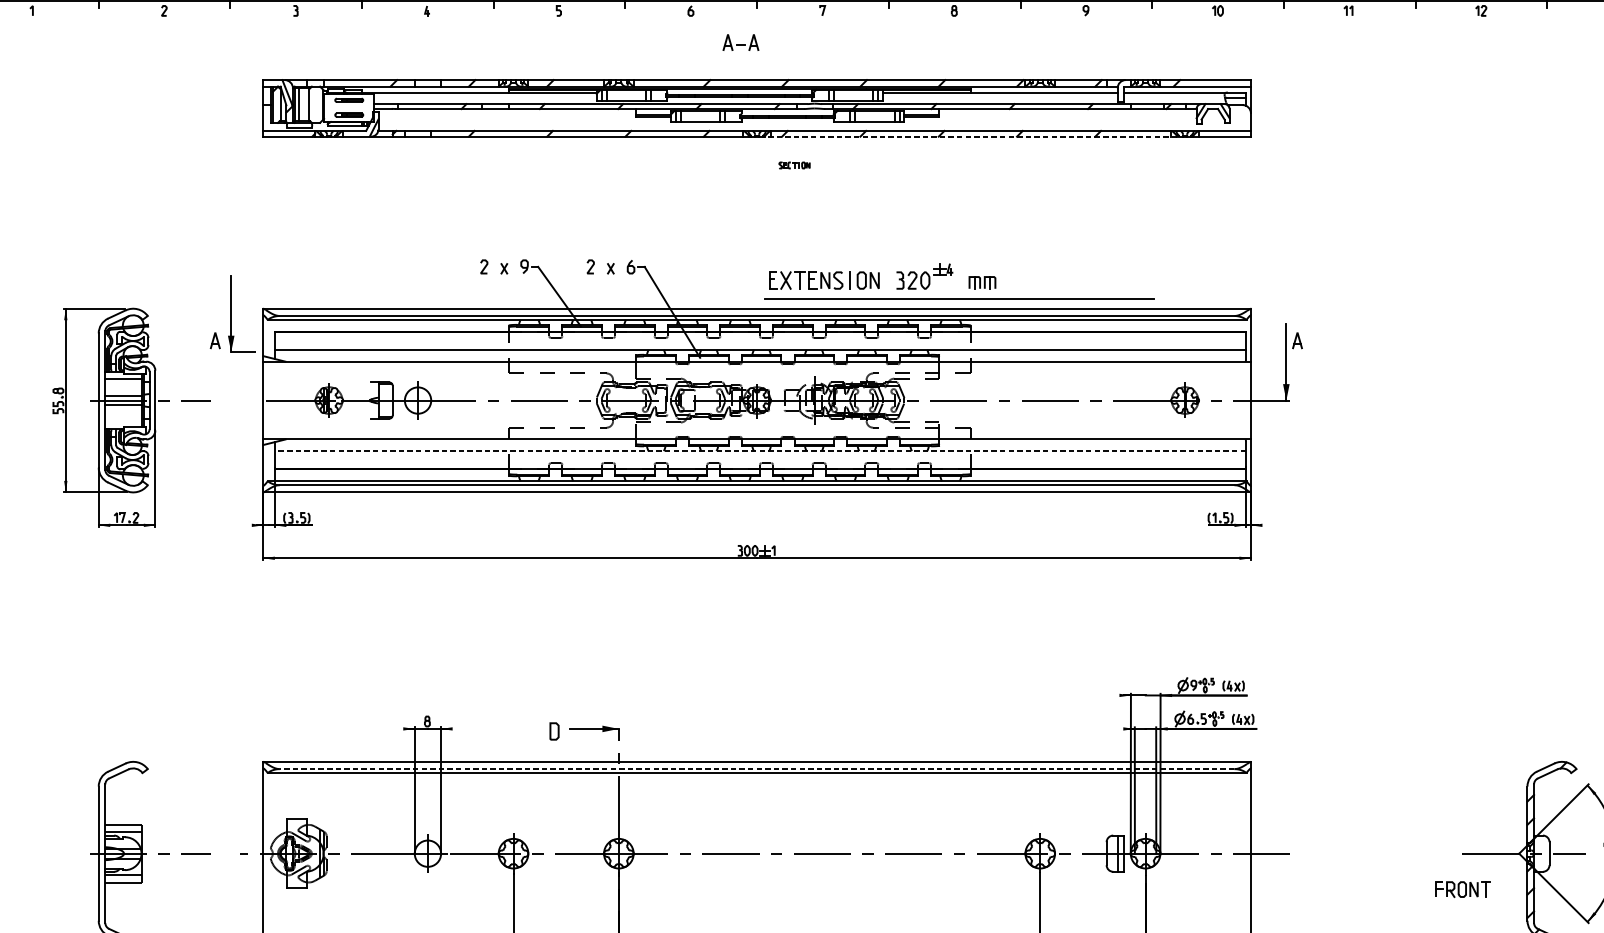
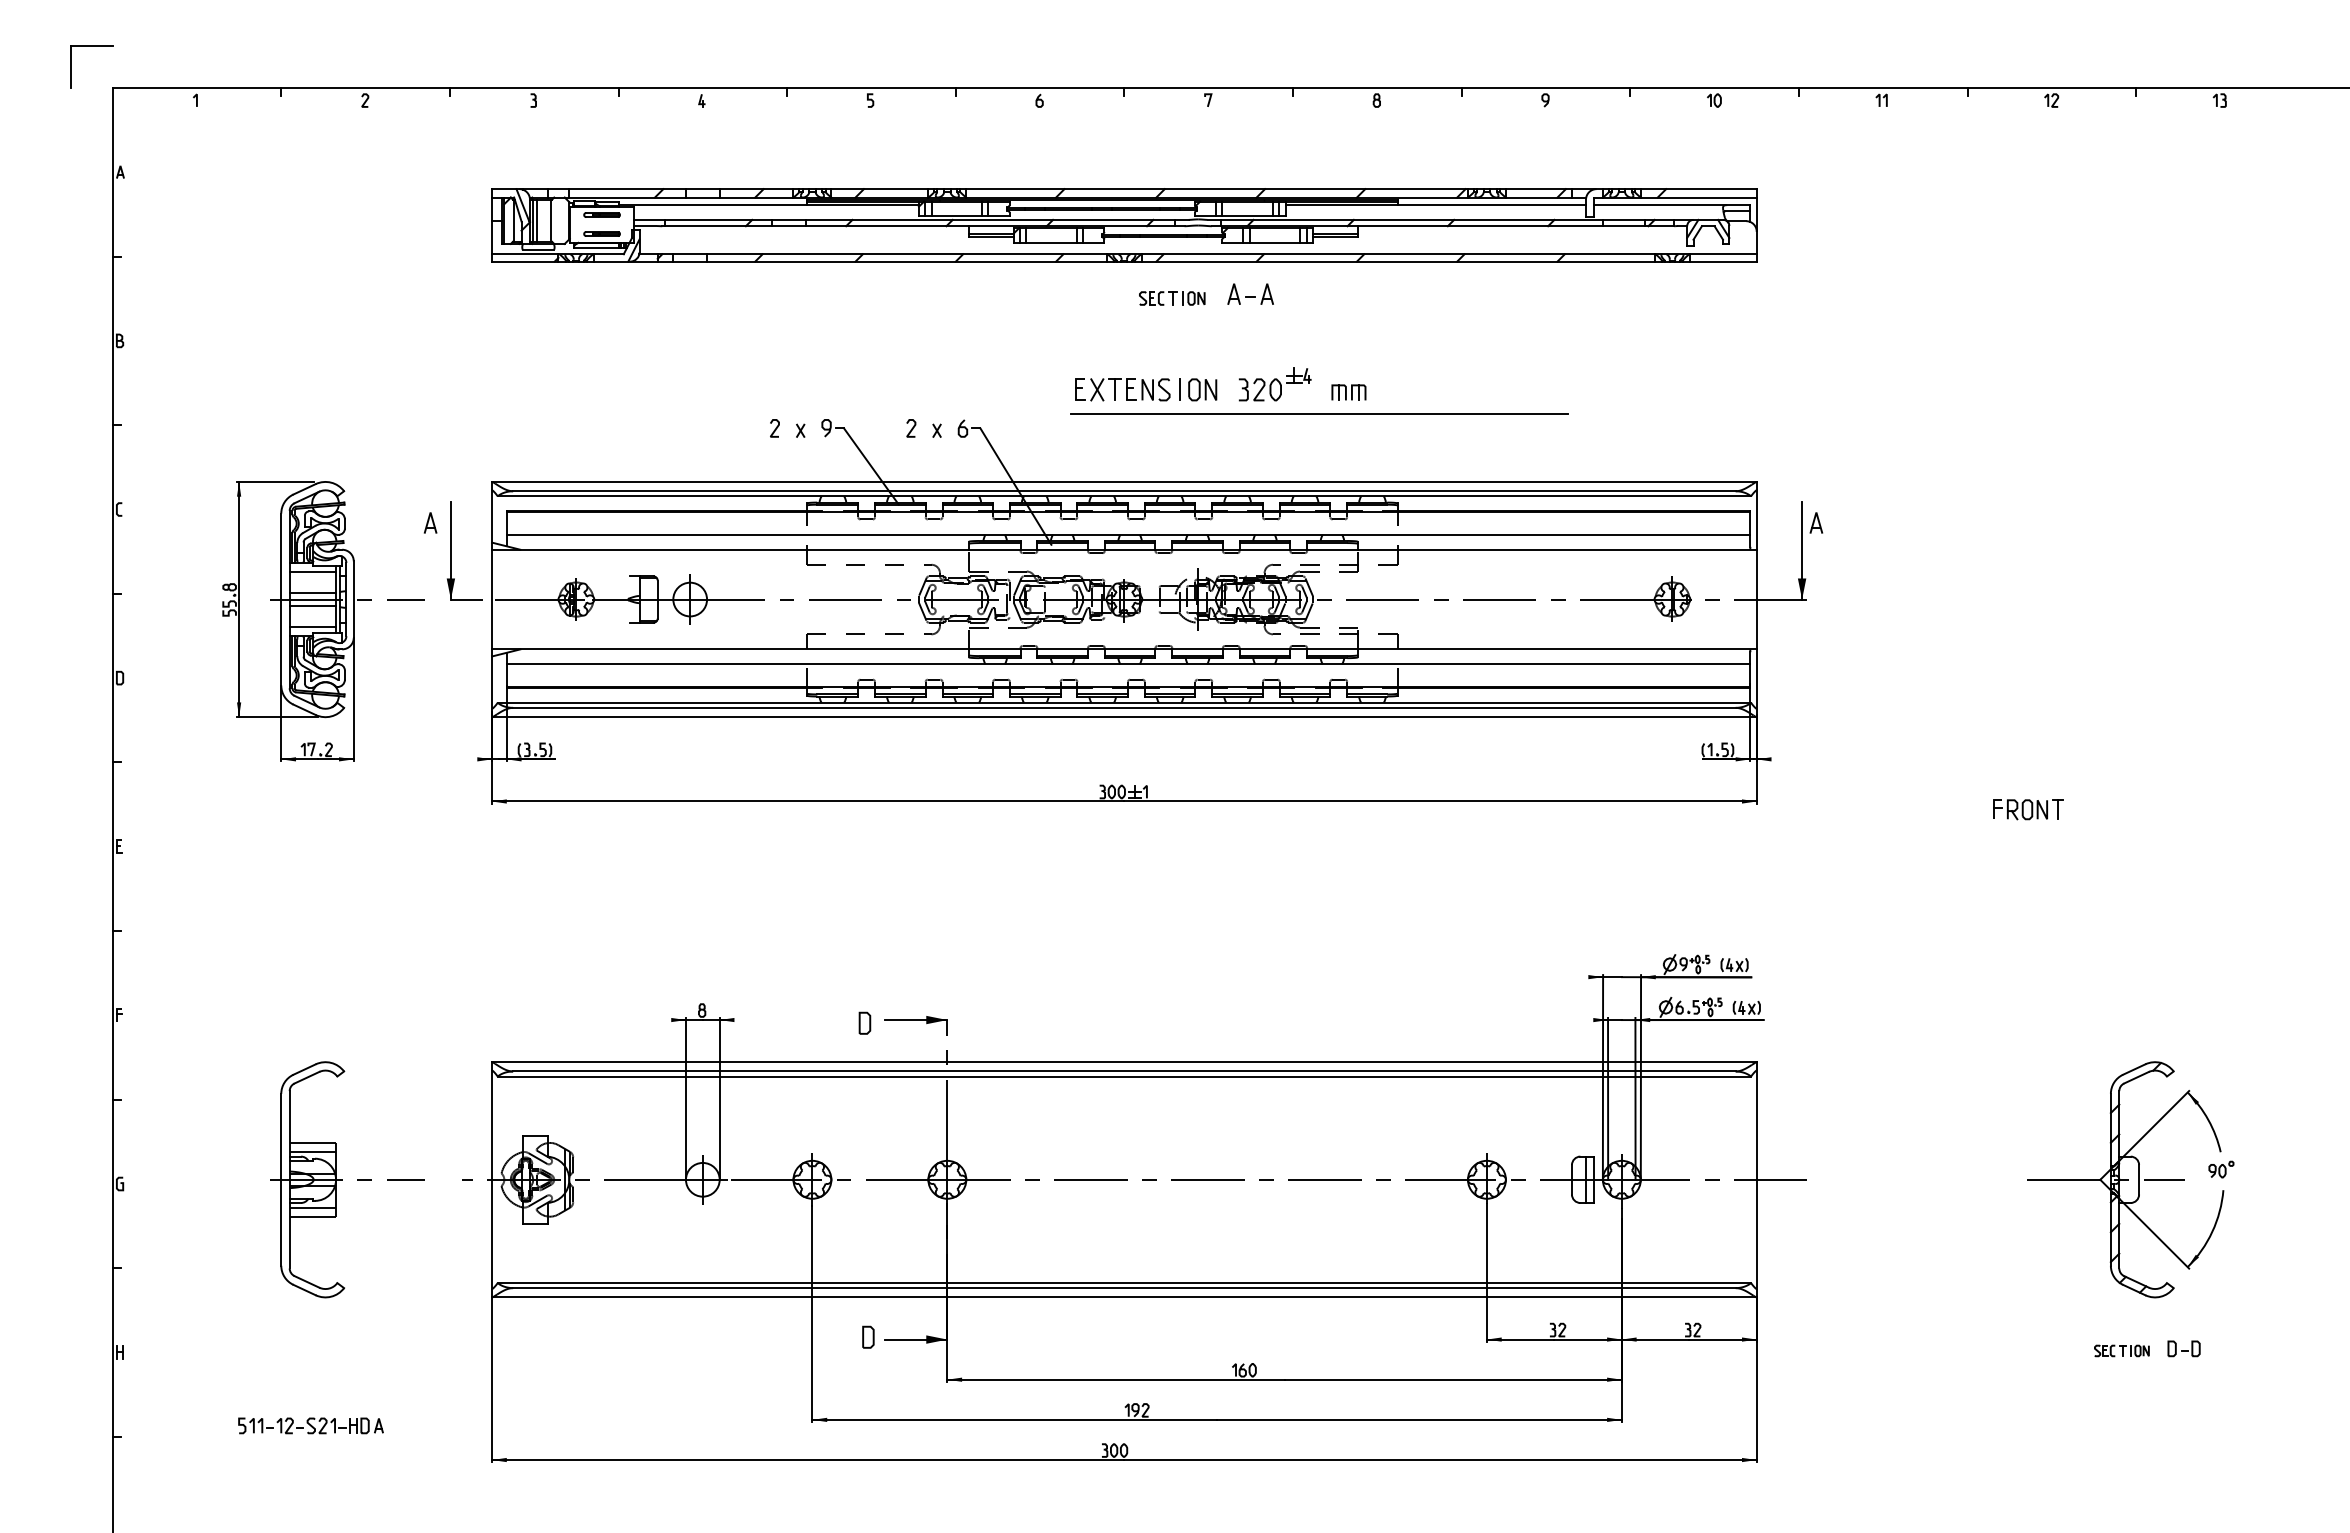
part: (740, 42) -> (1250, 293), moved
line: (971, 136) -> (1398, 261), dashed -> solid
part: (794, 165) -> (1172, 298), size x1.67
part: (968, 281) -> (1331, 390), moved
part: (231, 313) -> (451, 550), moved
line: (123, 422) -> (312, 627), added
line: (760, 451) -> (1128, 664), dashed -> solid
line: (756, 769) -> (1123, 1071), dashed -> solid
part: (1463, 889) -> (2028, 809), moved

